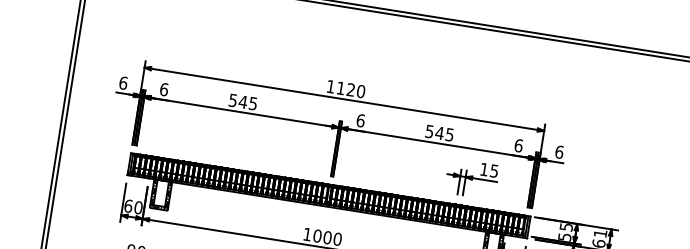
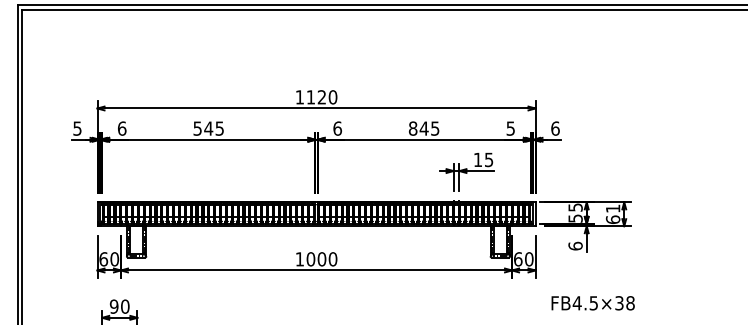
text: (123, 83) -> (77, 128), 6 -> 5
text: (429, 131) -> (412, 128), 545 -> 845
text: (518, 145) -> (510, 128), 6 -> 5

